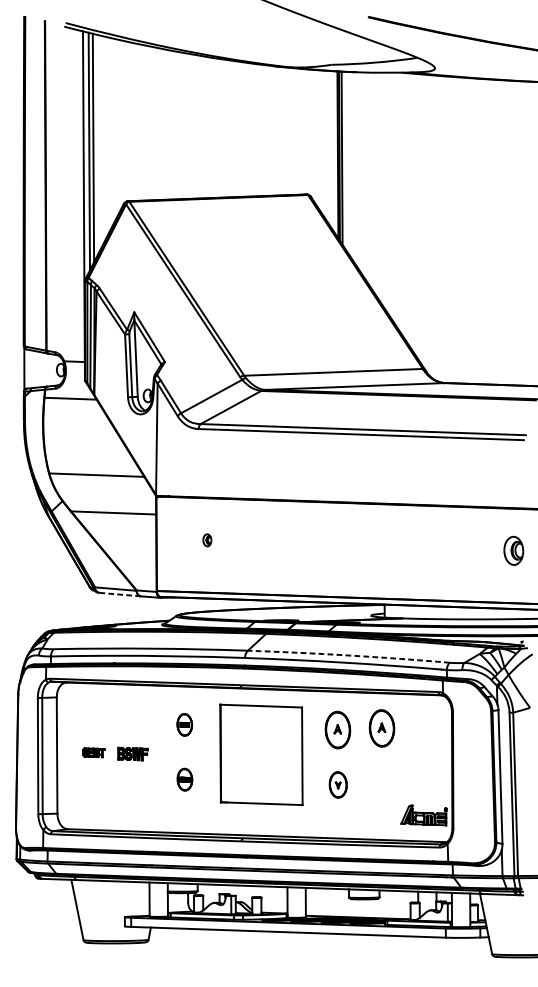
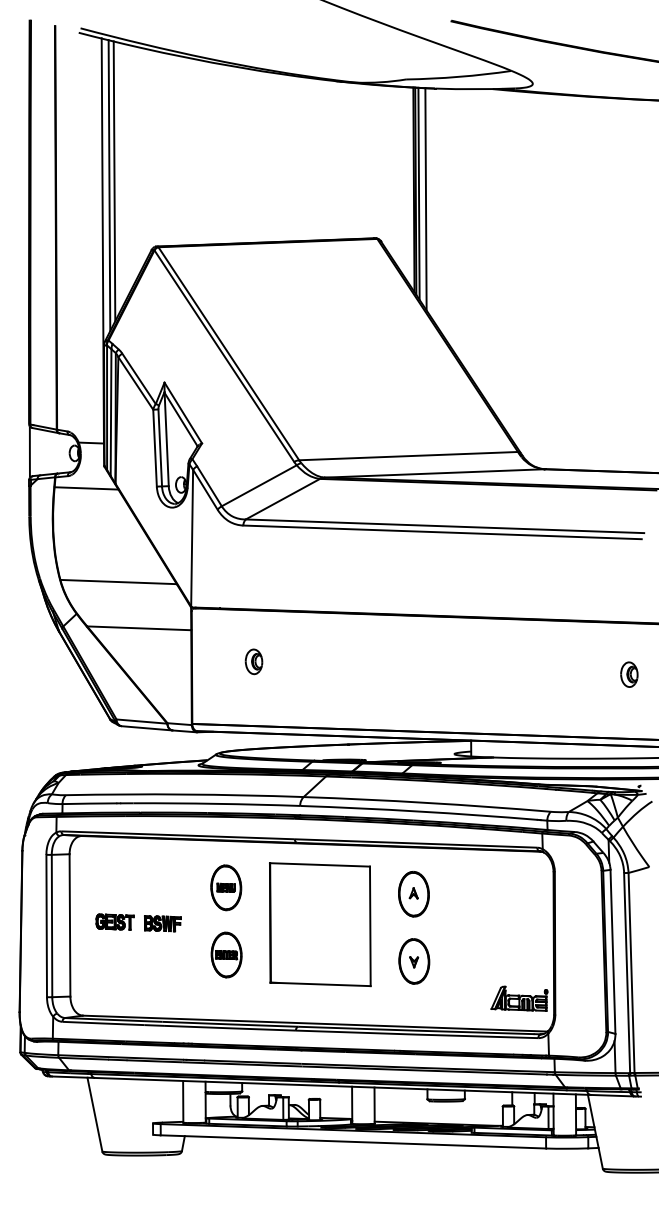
line: (347, 162) -> (425, 199), added
part: (206, 540) -> (253, 661), size x1.67
part: (513, 550) -> (629, 674), size x0.71
line: (120, 594) -> (147, 728), dashed -> solid
arc: (349, 655) -> (427, 802), dashed -> solid
part: (184, 724) -> (226, 887), size x1.67
part: (381, 728) -> (467, 892), removed
part: (93, 752) -> (114, 921), size x1.43
part: (184, 779) -> (226, 954), size x1.67
part: (338, 784) -> (414, 961), size x1.43

